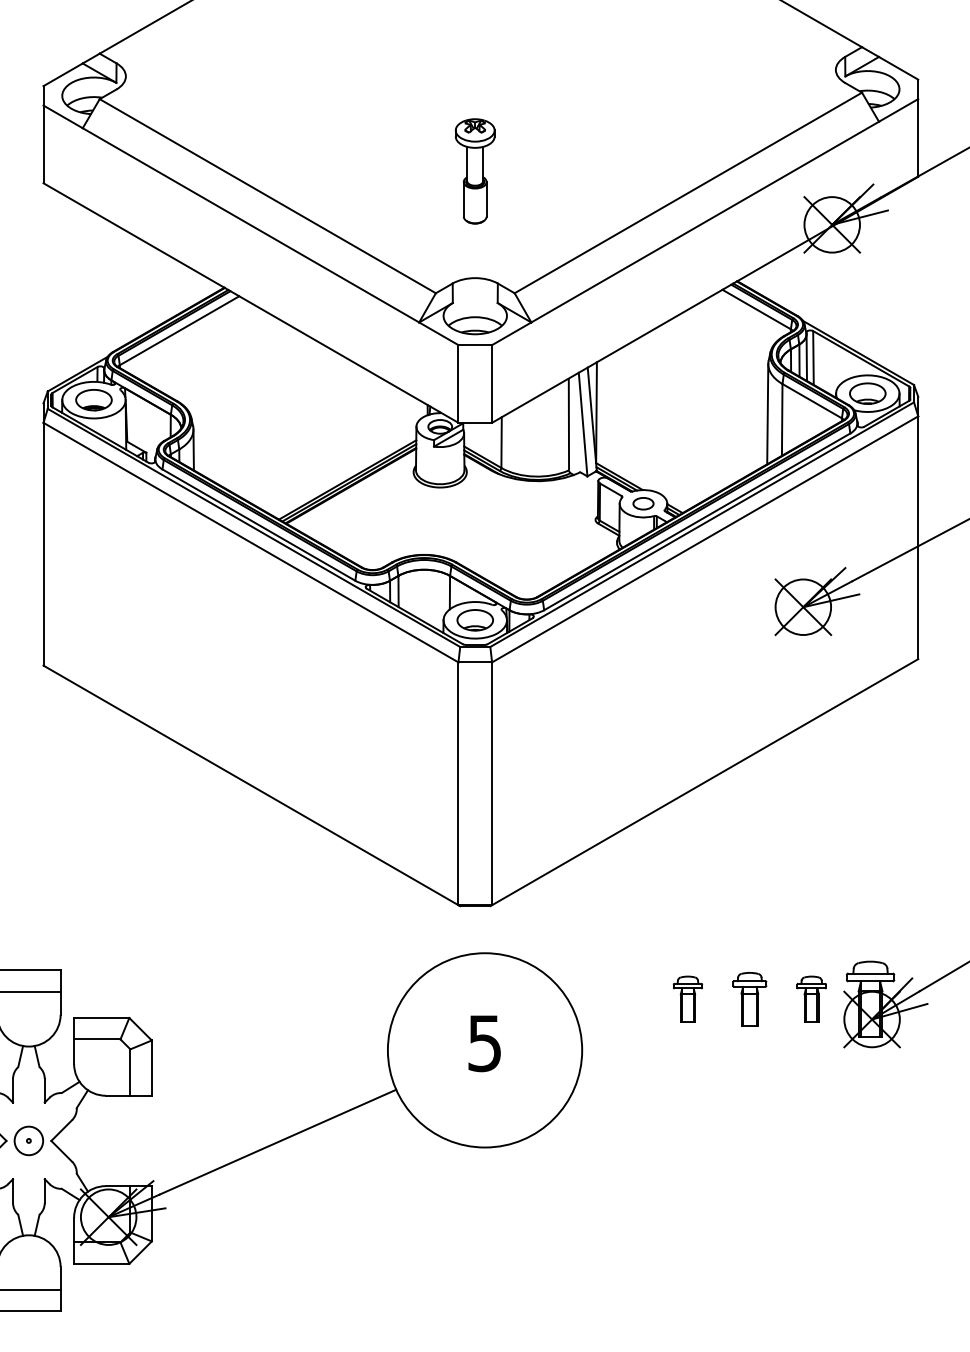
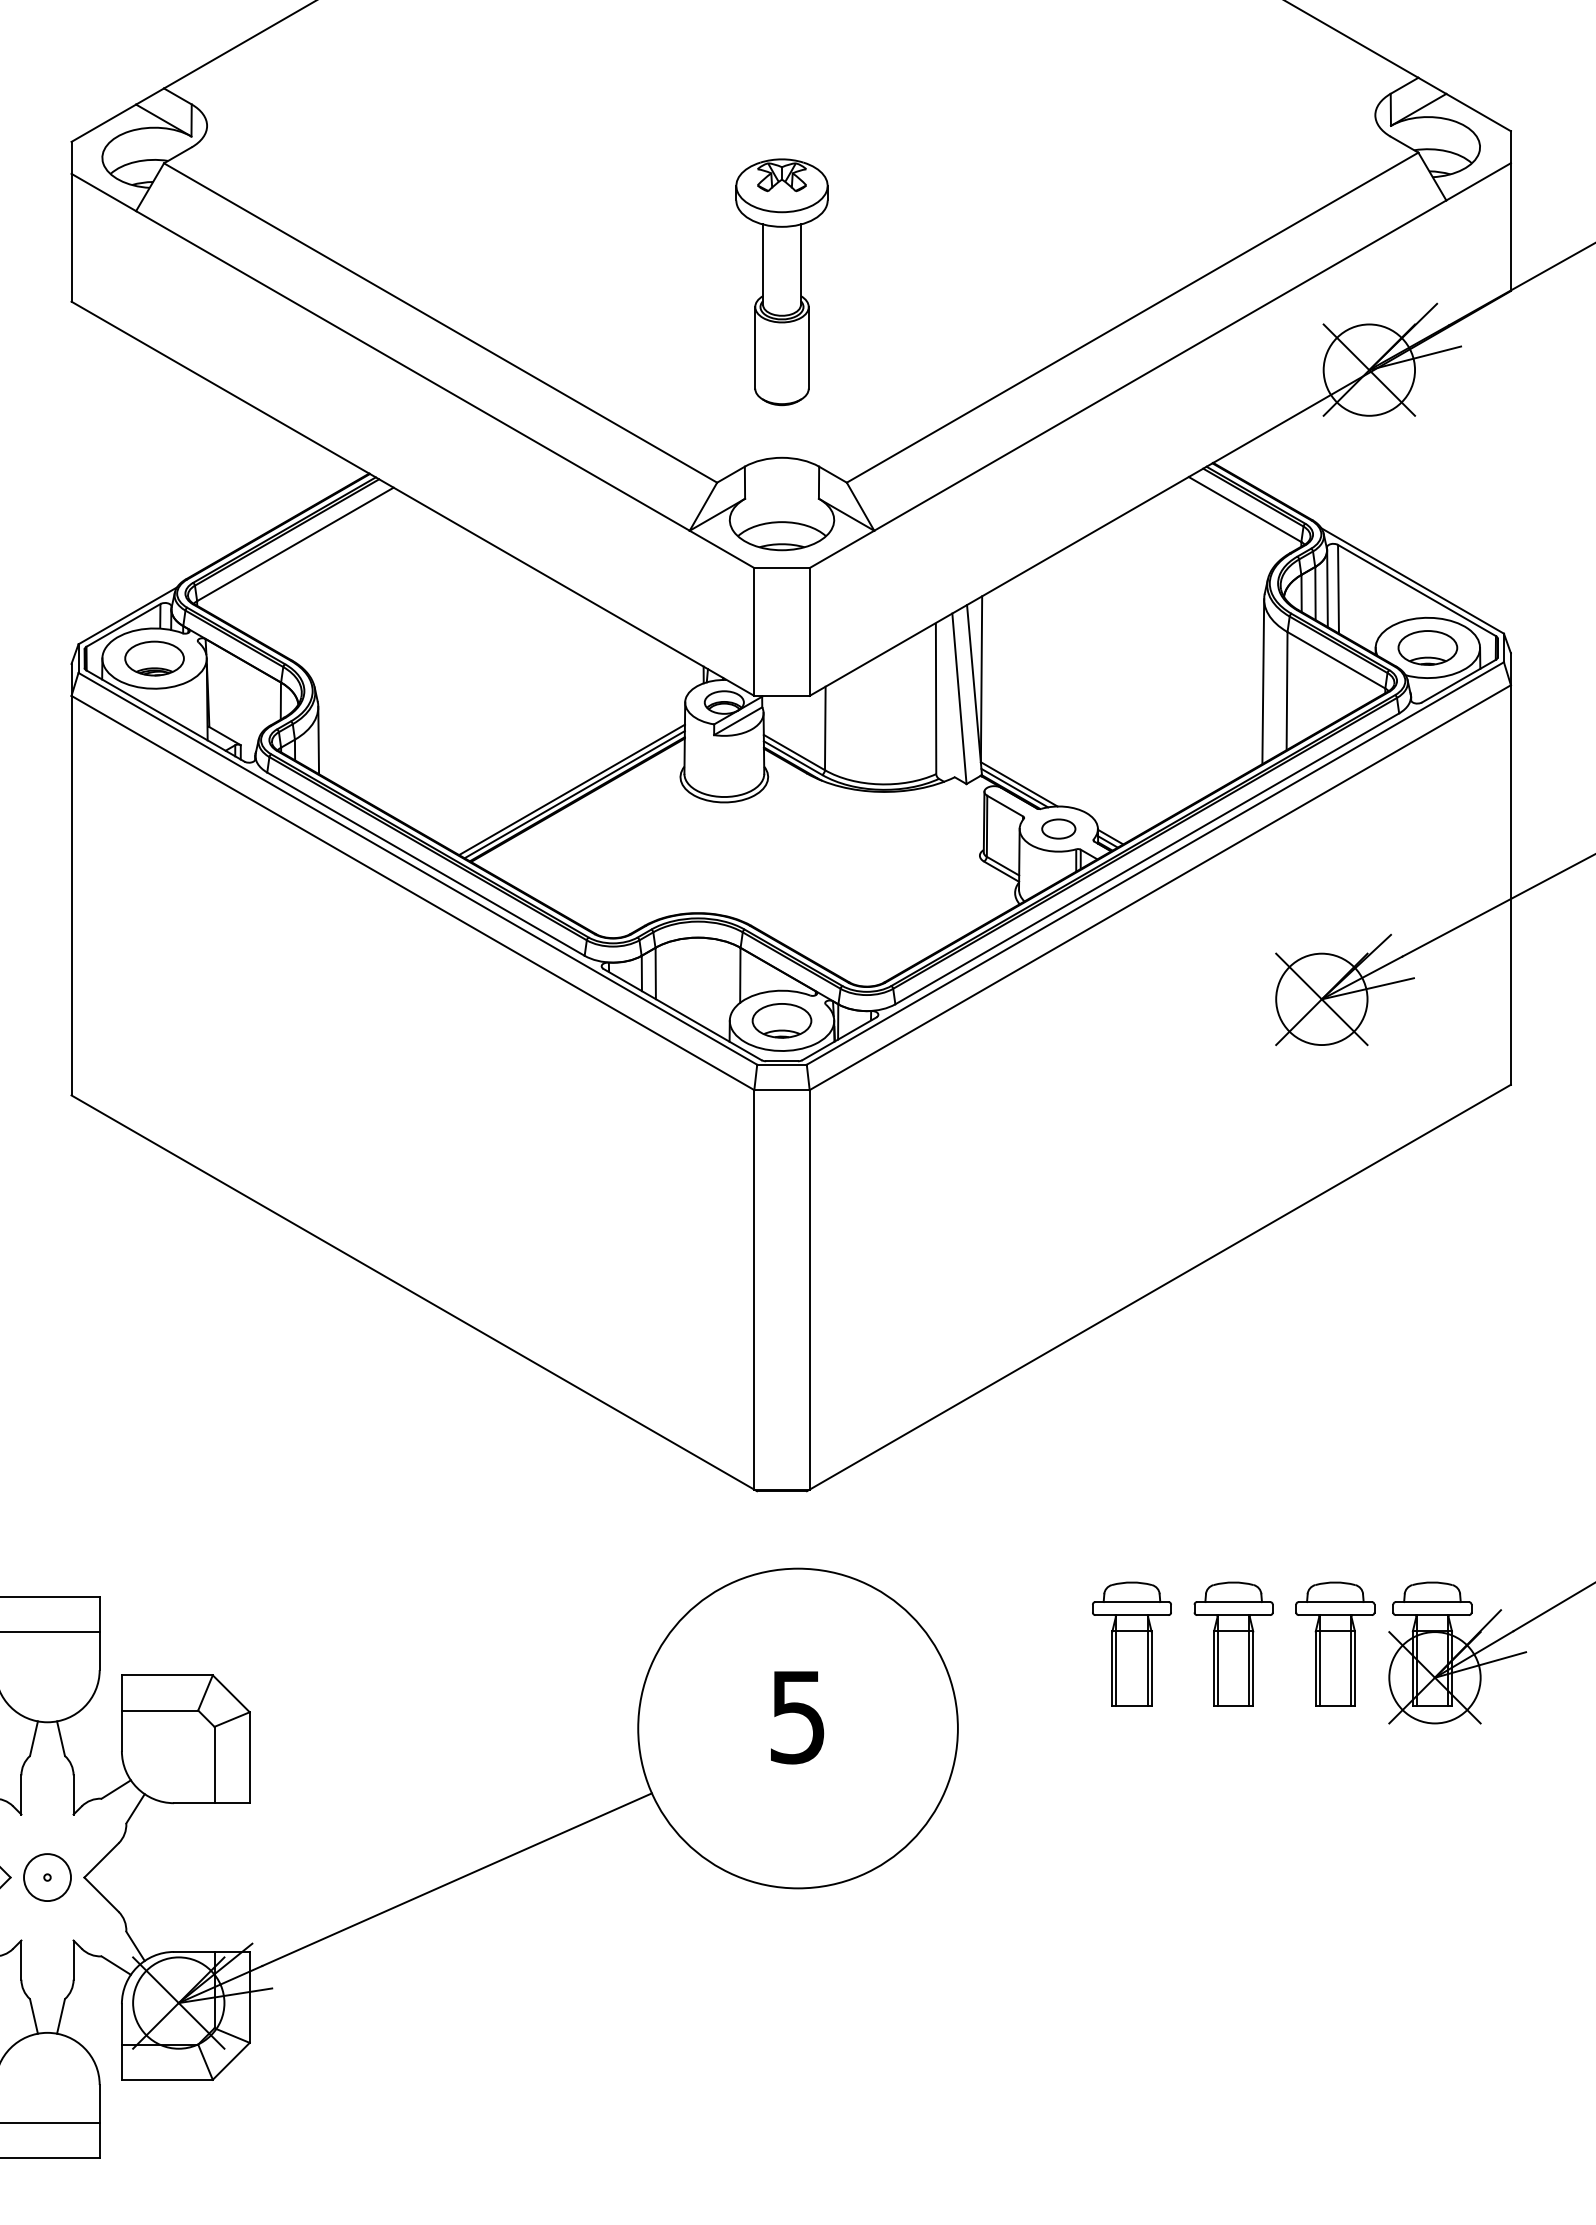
part: (474, 171) -> (780, 282), size x1.43
part: (687, 998) -> (1131, 1643), size x1.67
part: (749, 998) -> (1233, 1643), size x1.43
part: (811, 998) -> (1335, 1643), size x1.67

